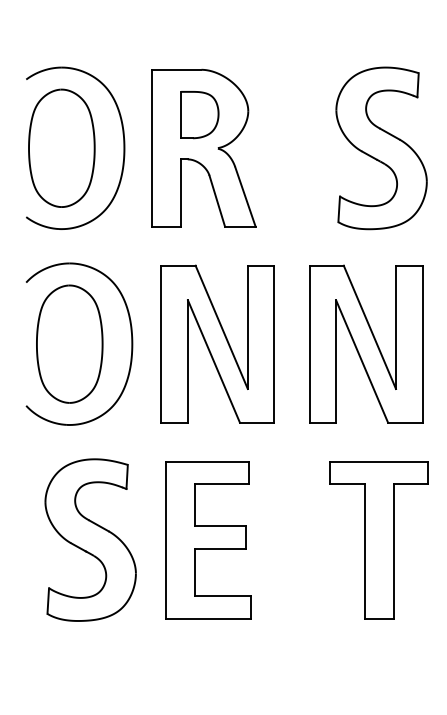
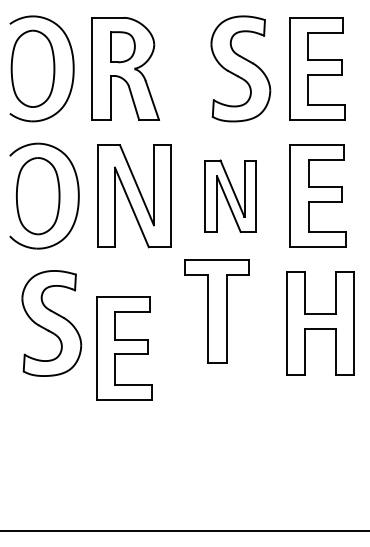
part: (365, 344) -> (230, 196), size x0.7
part: (208, 540) -> (124, 348), moved
part: (377, 540) -> (216, 311), moved

